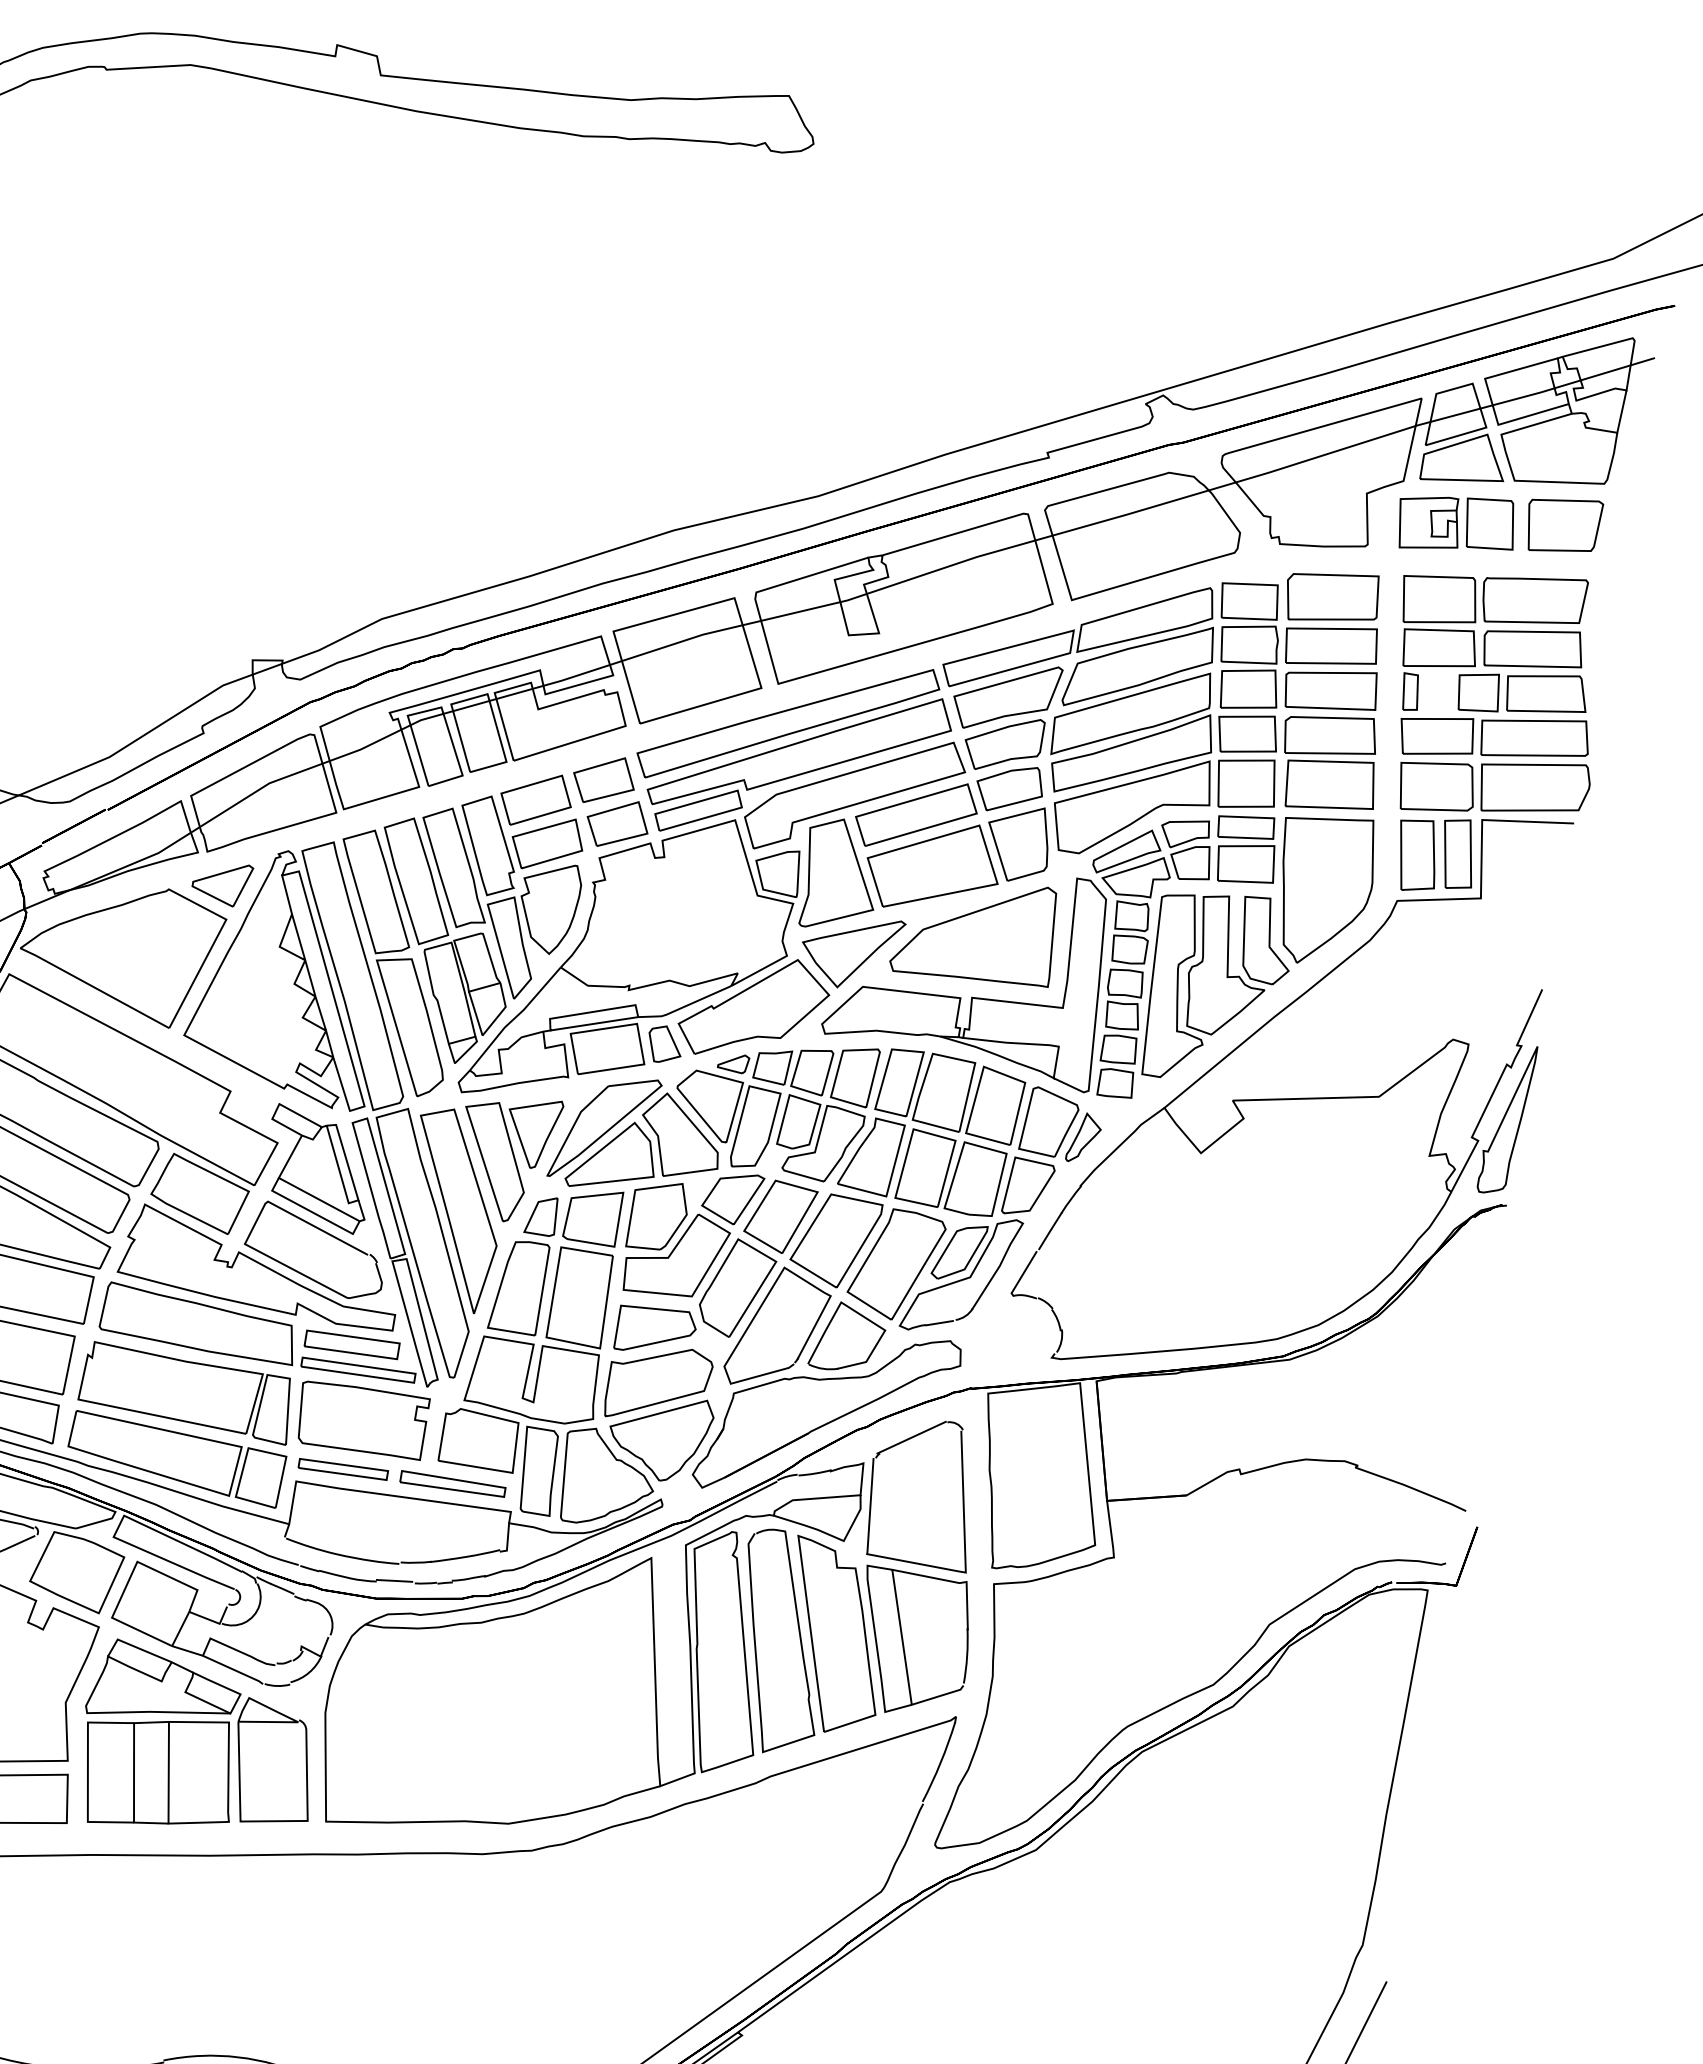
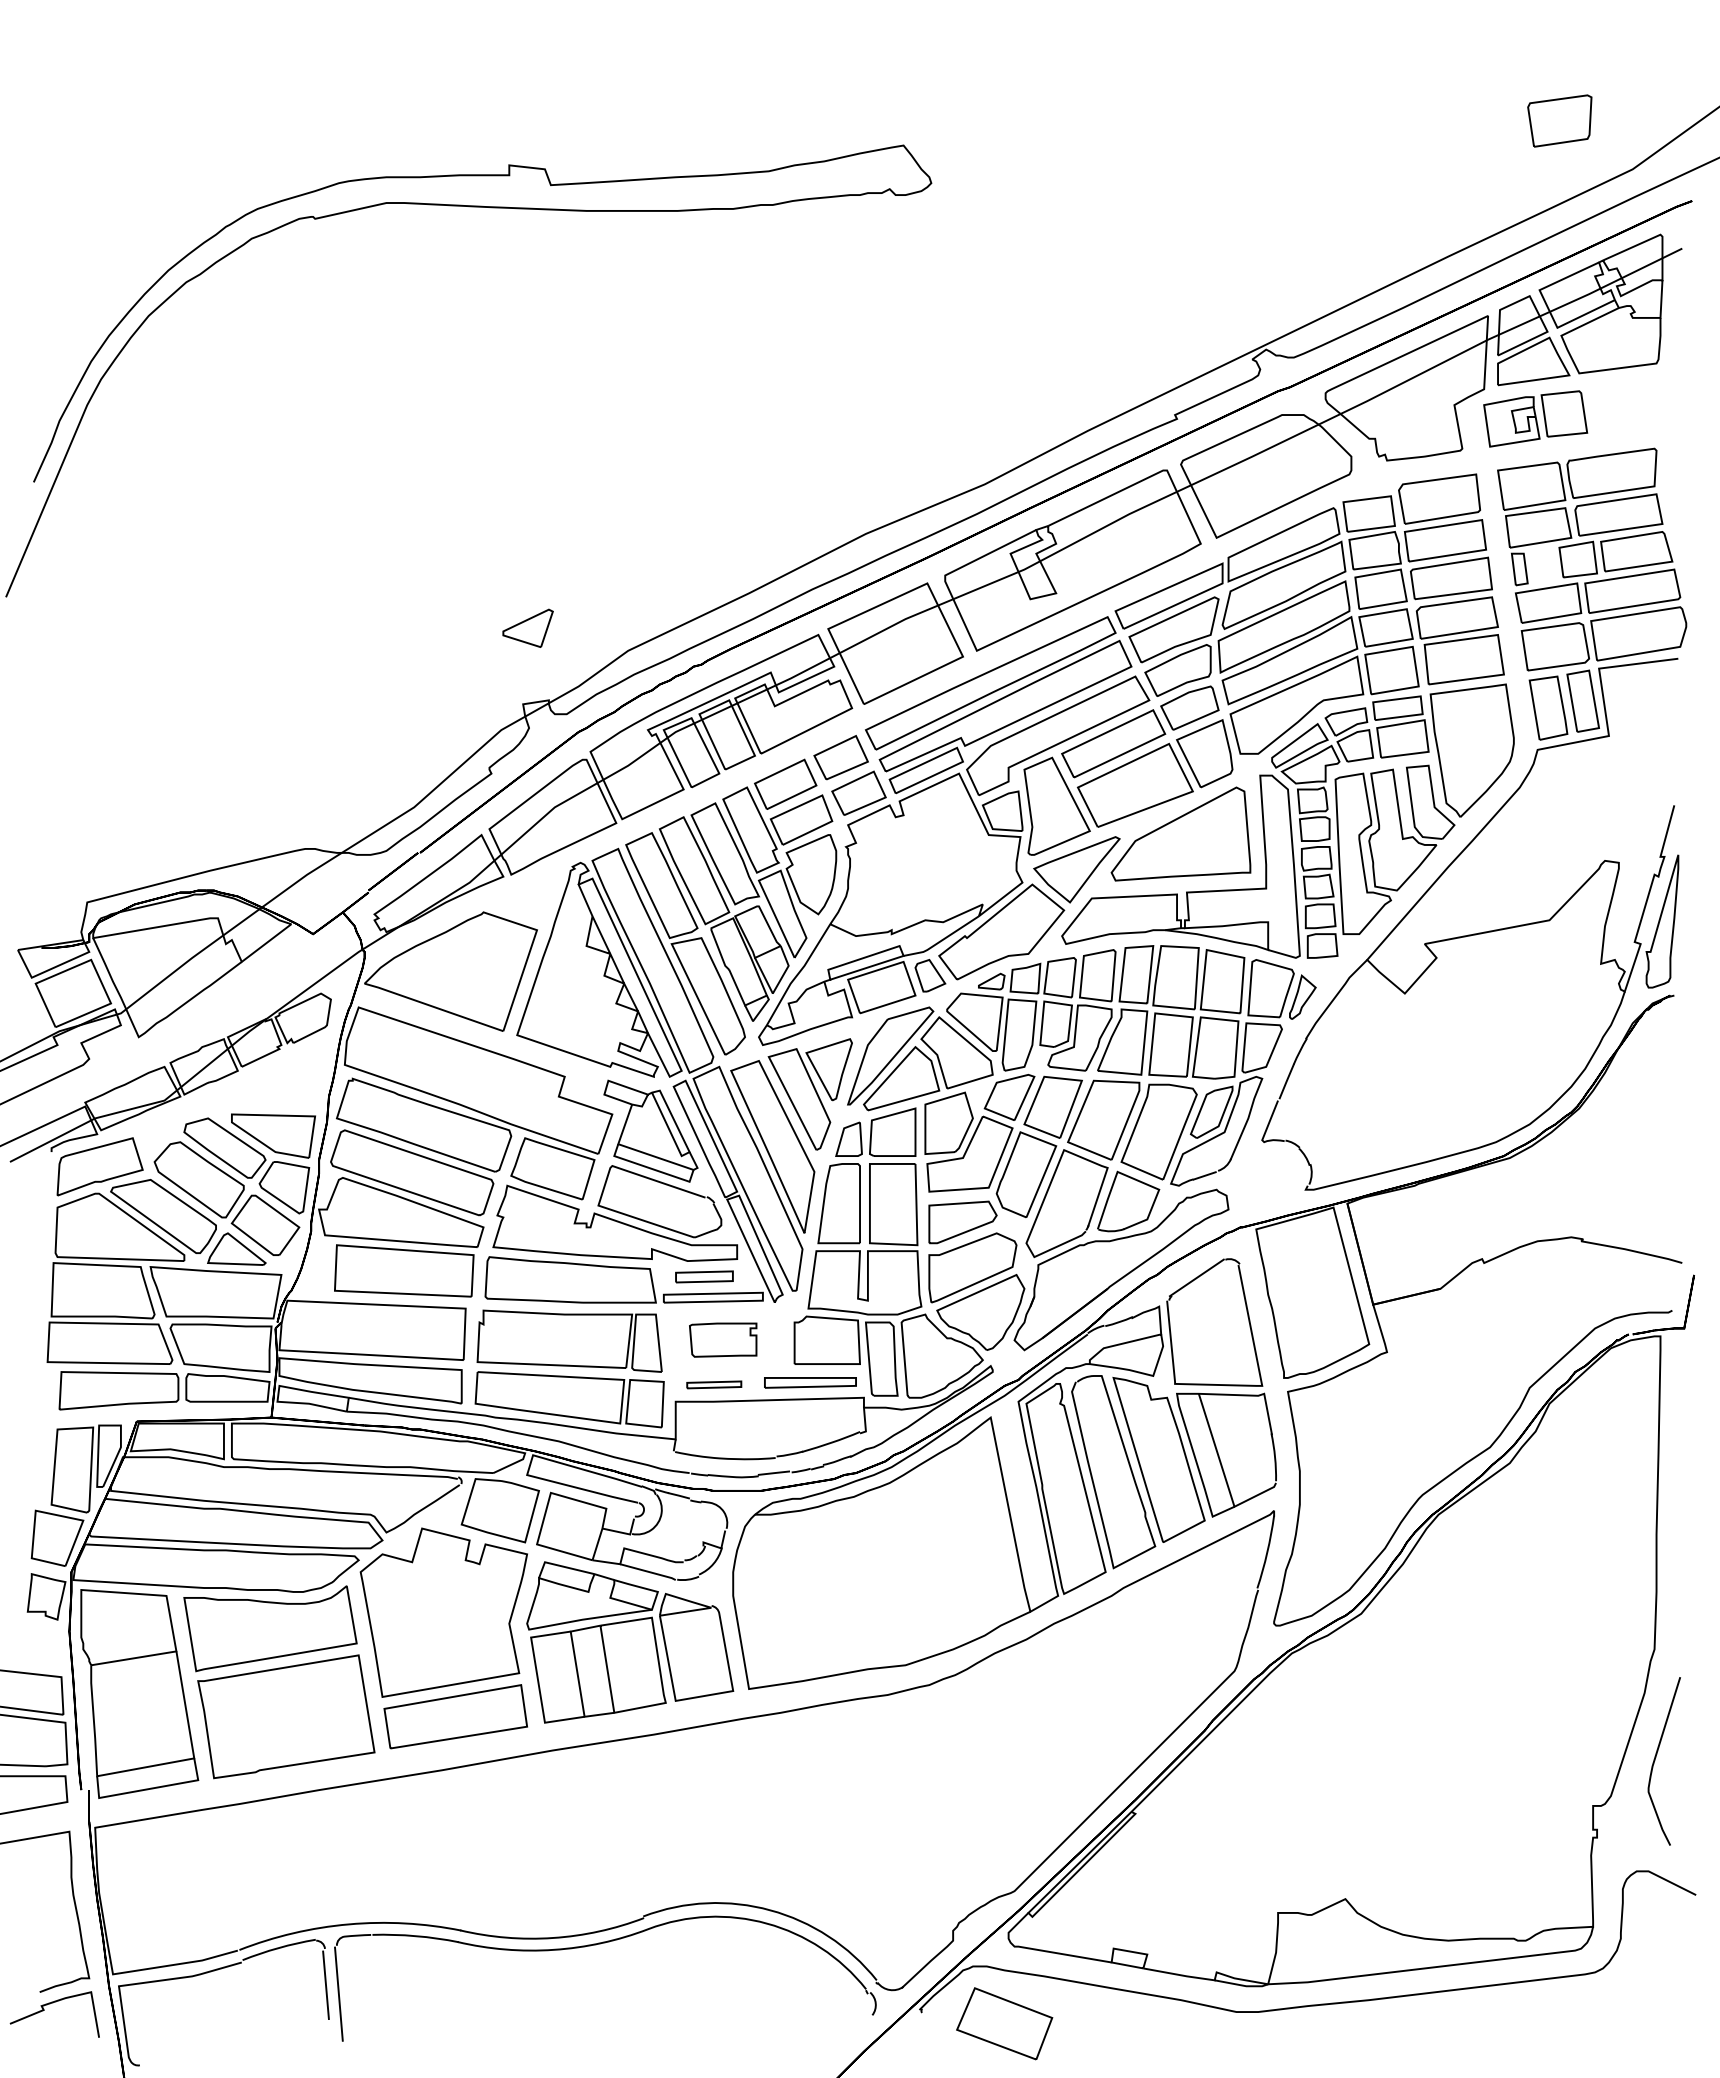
part: (1562, 524) -> (1559, 120), moved
part: (221, 881) -> (527, 627), moved
part: (352, 1344) -> (704, 1276), size x0.7
part: (360, 1419) -> (722, 1339), size x0.6
part: (342, 1468) -> (713, 1384), size x0.7

